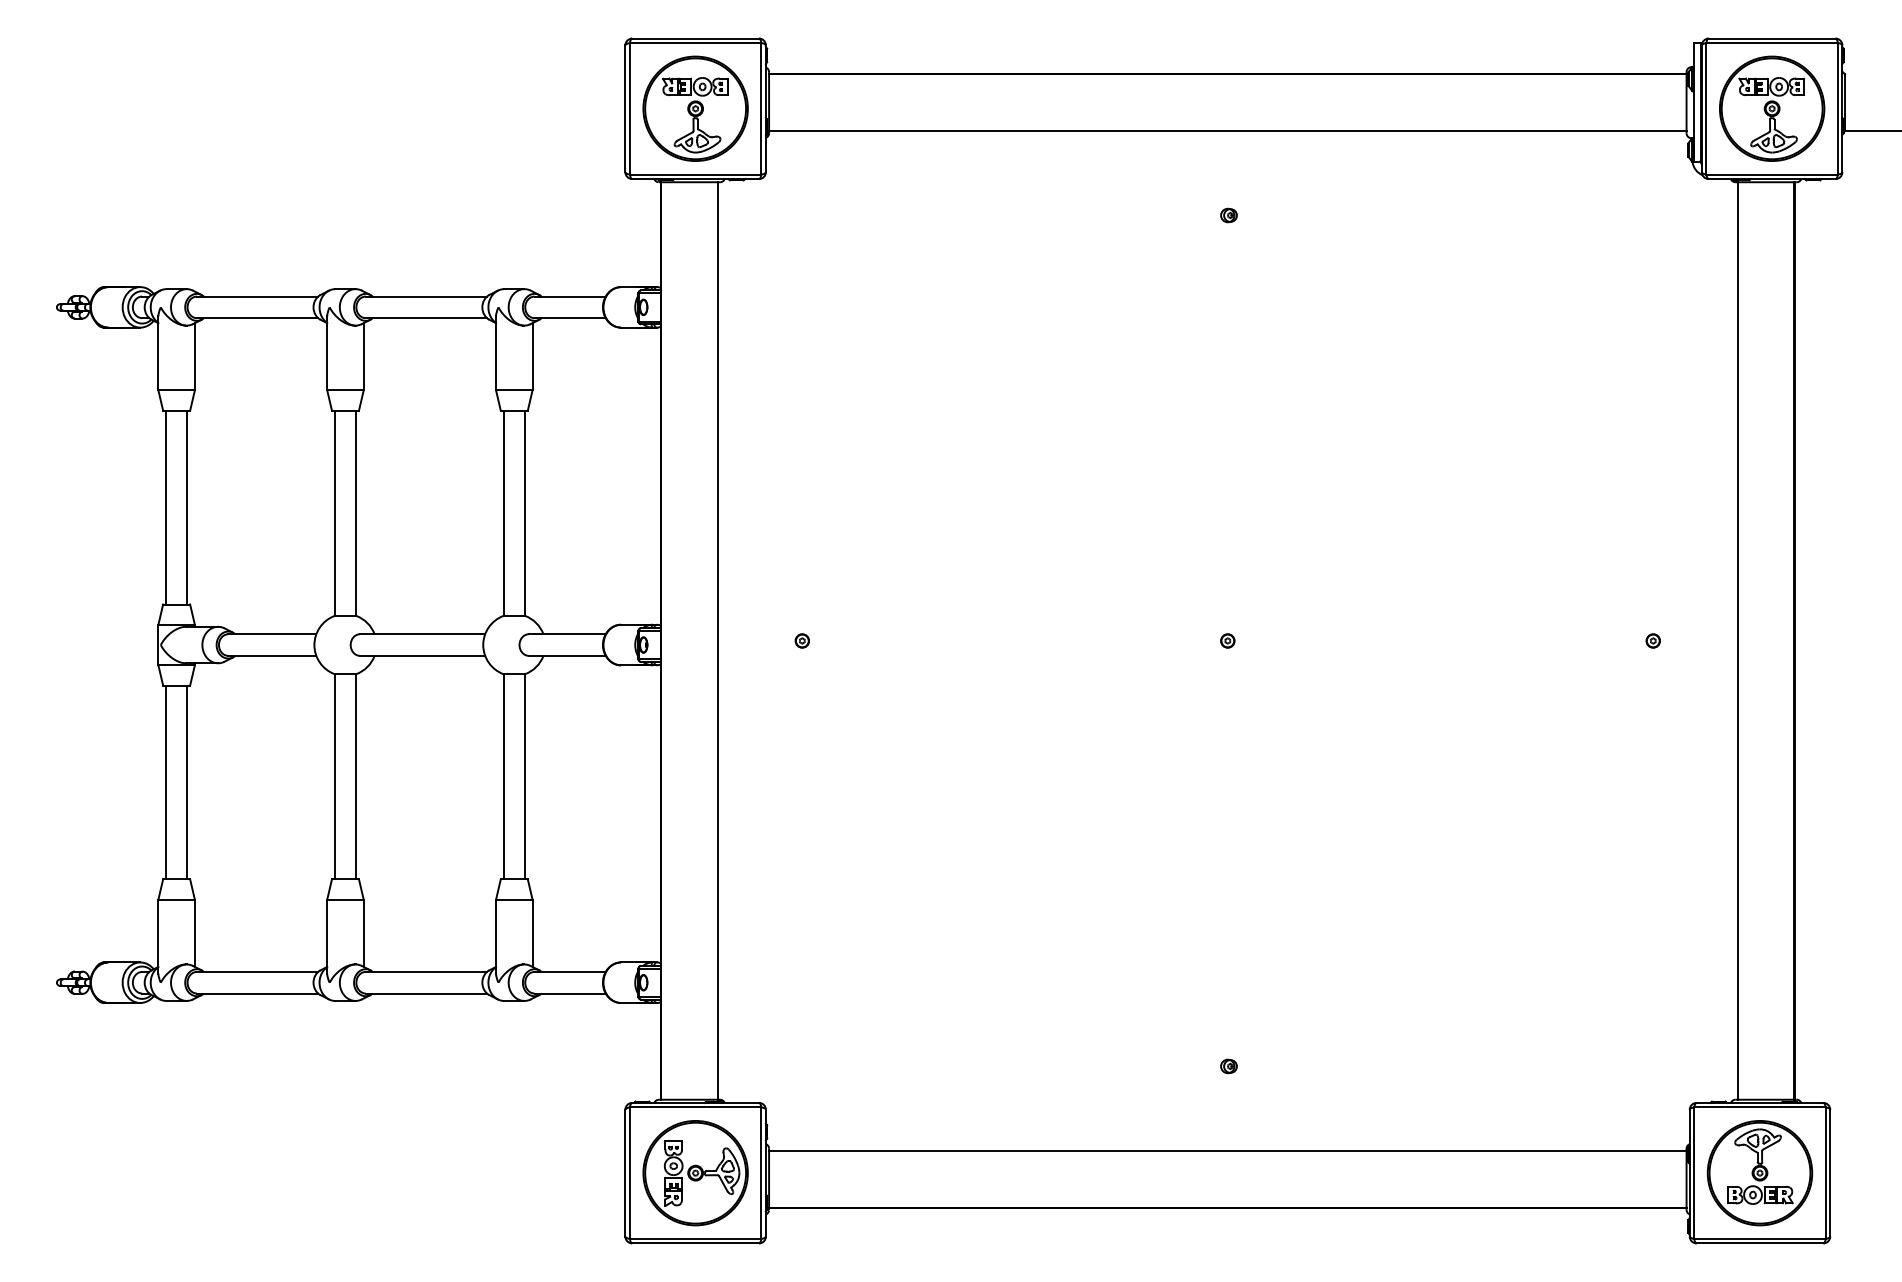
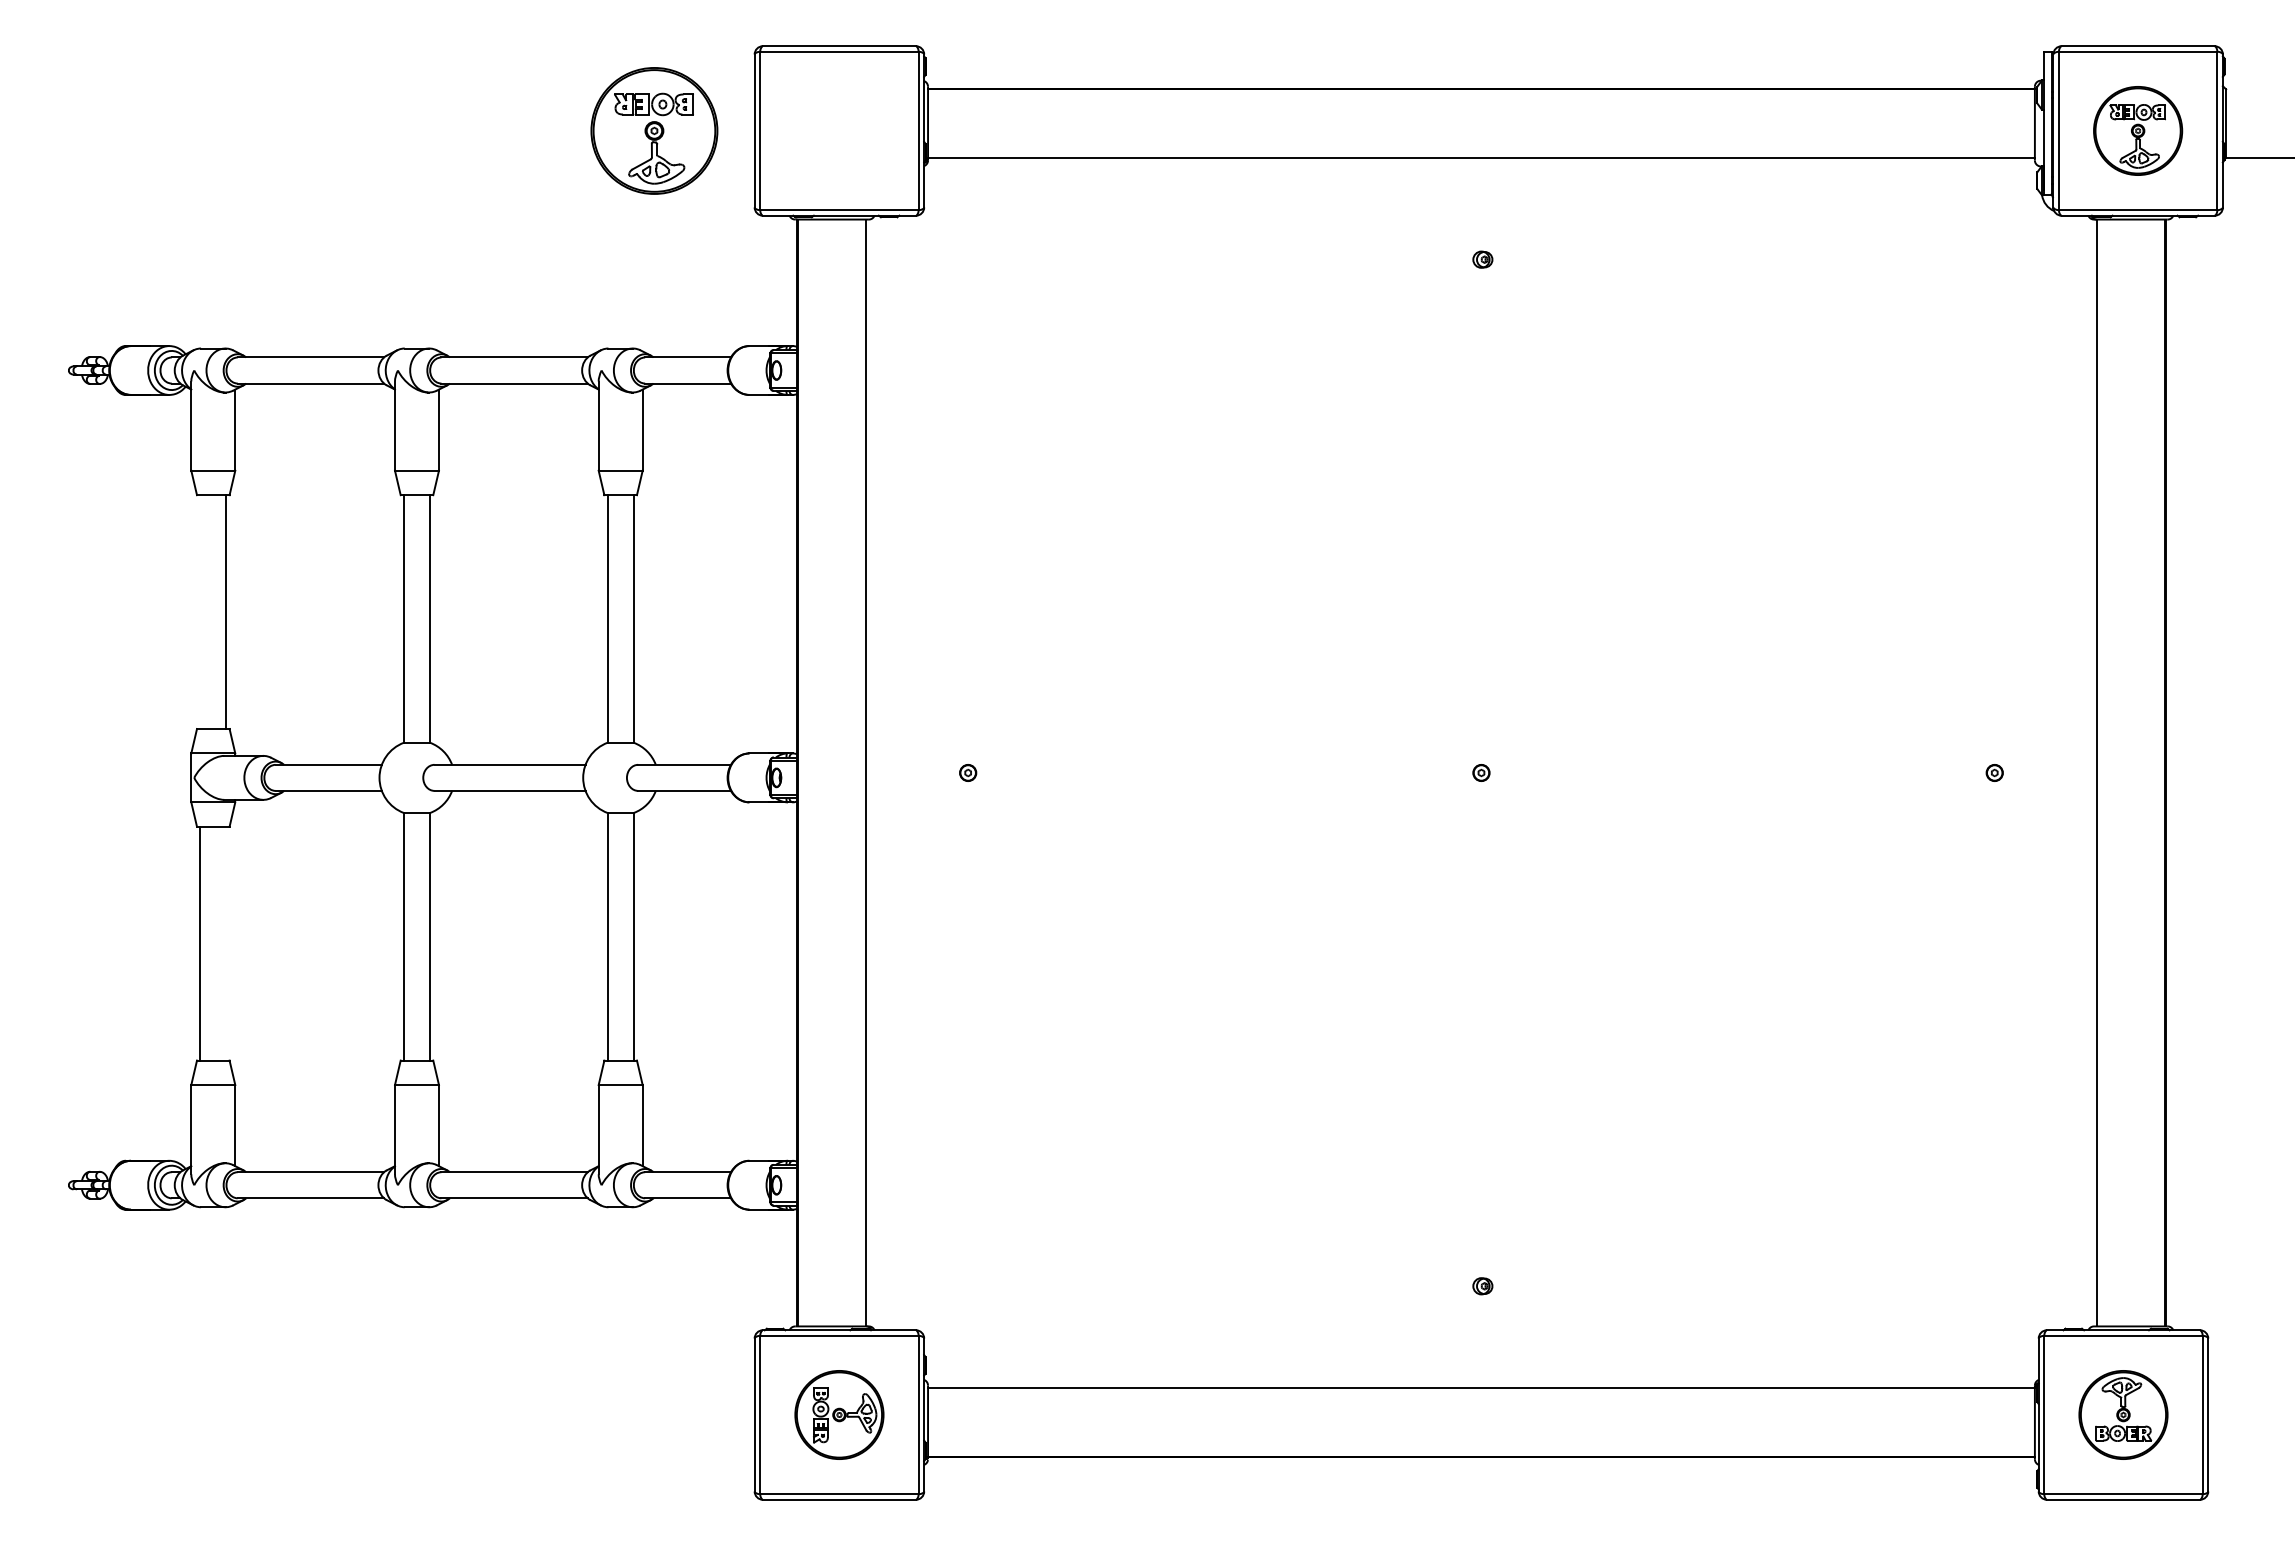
part: (695, 108) -> (654, 130), moved
part: (1771, 108) -> (2137, 130), size x0.7
line: (166, 507) -> (200, 612), removed
line: (187, 782) -> (226, 943), removed
part: (695, 1172) -> (839, 1414), size x0.7
part: (1760, 1172) -> (2123, 1414), size x0.7

